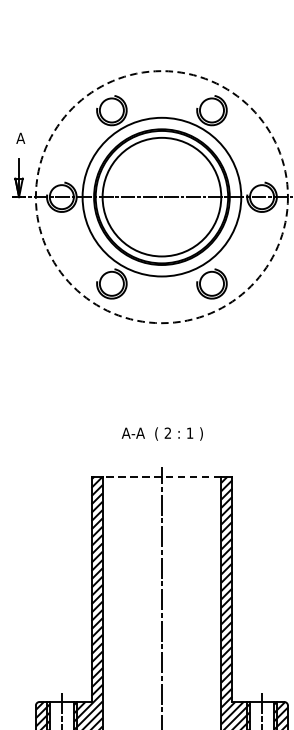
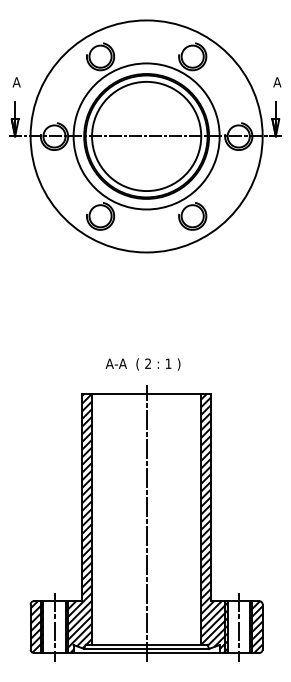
circle: (161, 197) -> (146, 136), dashed -> solid
text: (161, 434) -> (142, 364), moved
line: (161, 476) -> (146, 393), dashed -> solid

